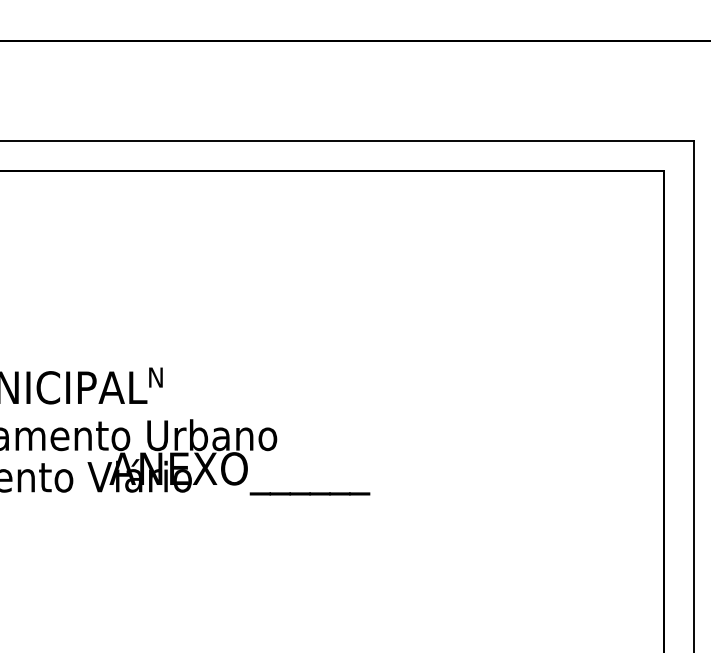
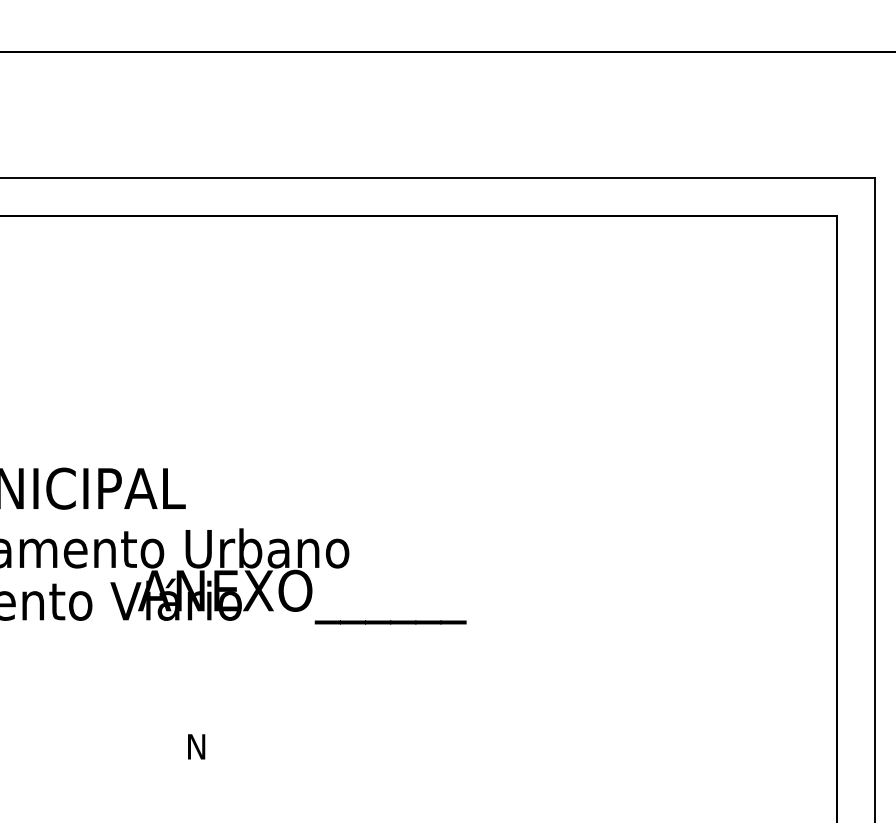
text: (155, 377) -> (196, 746), moved

